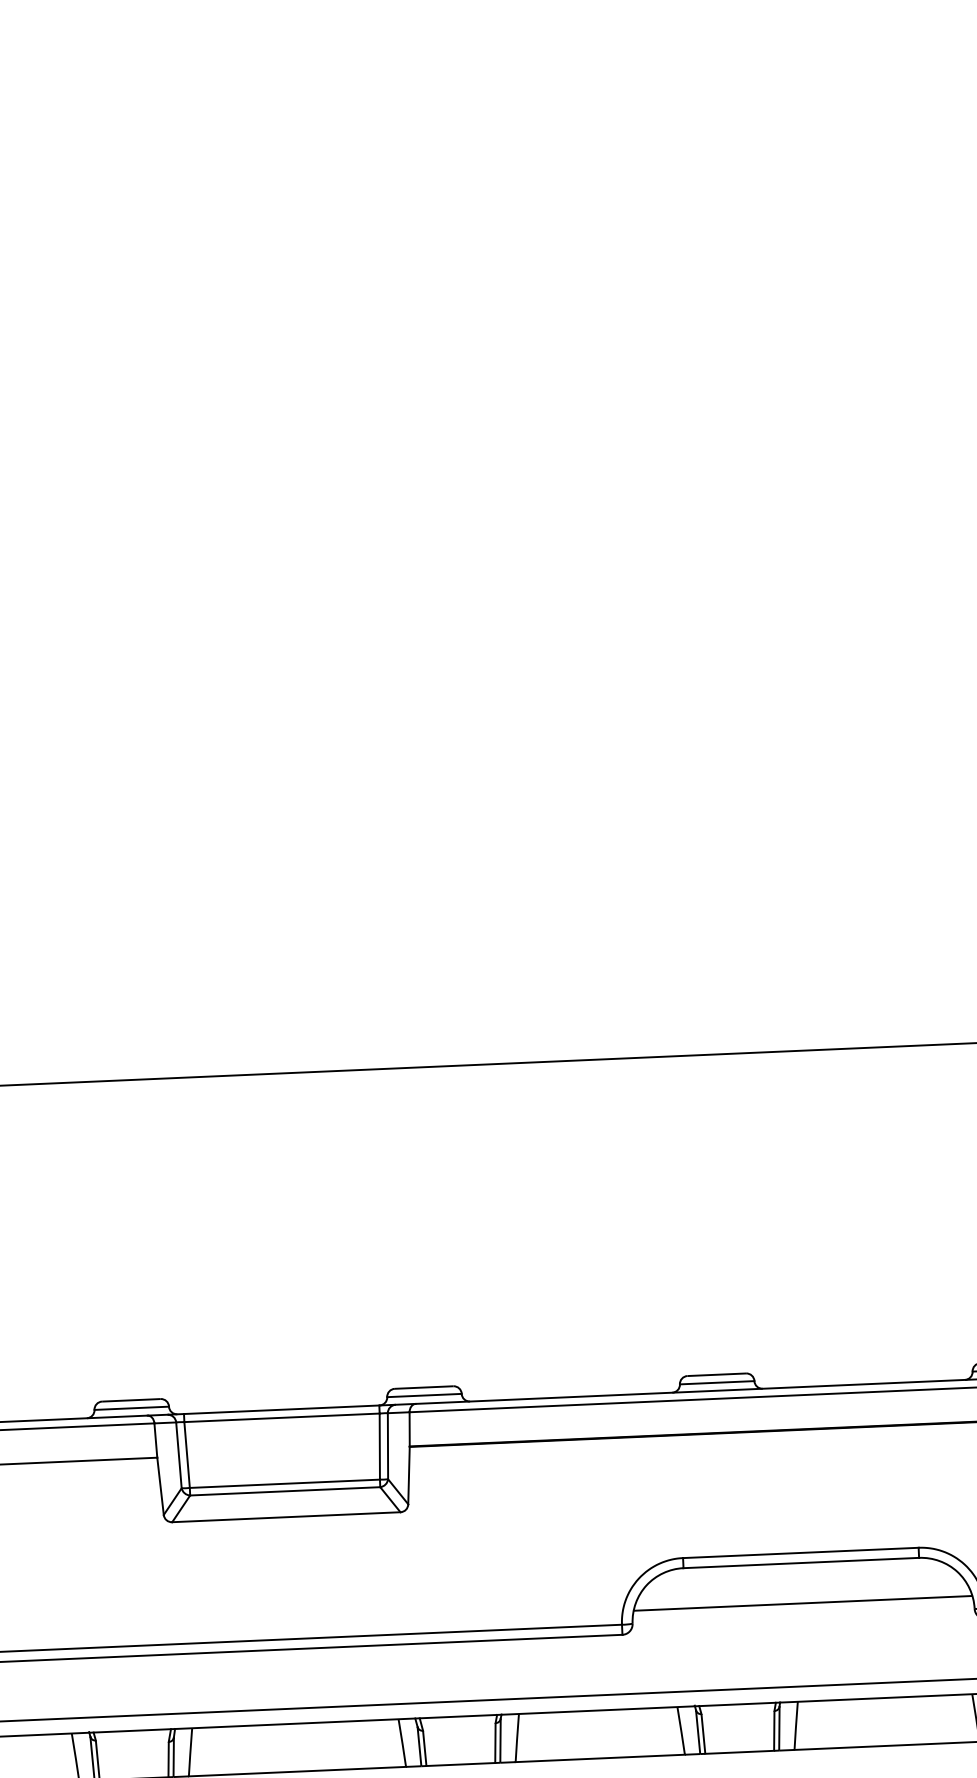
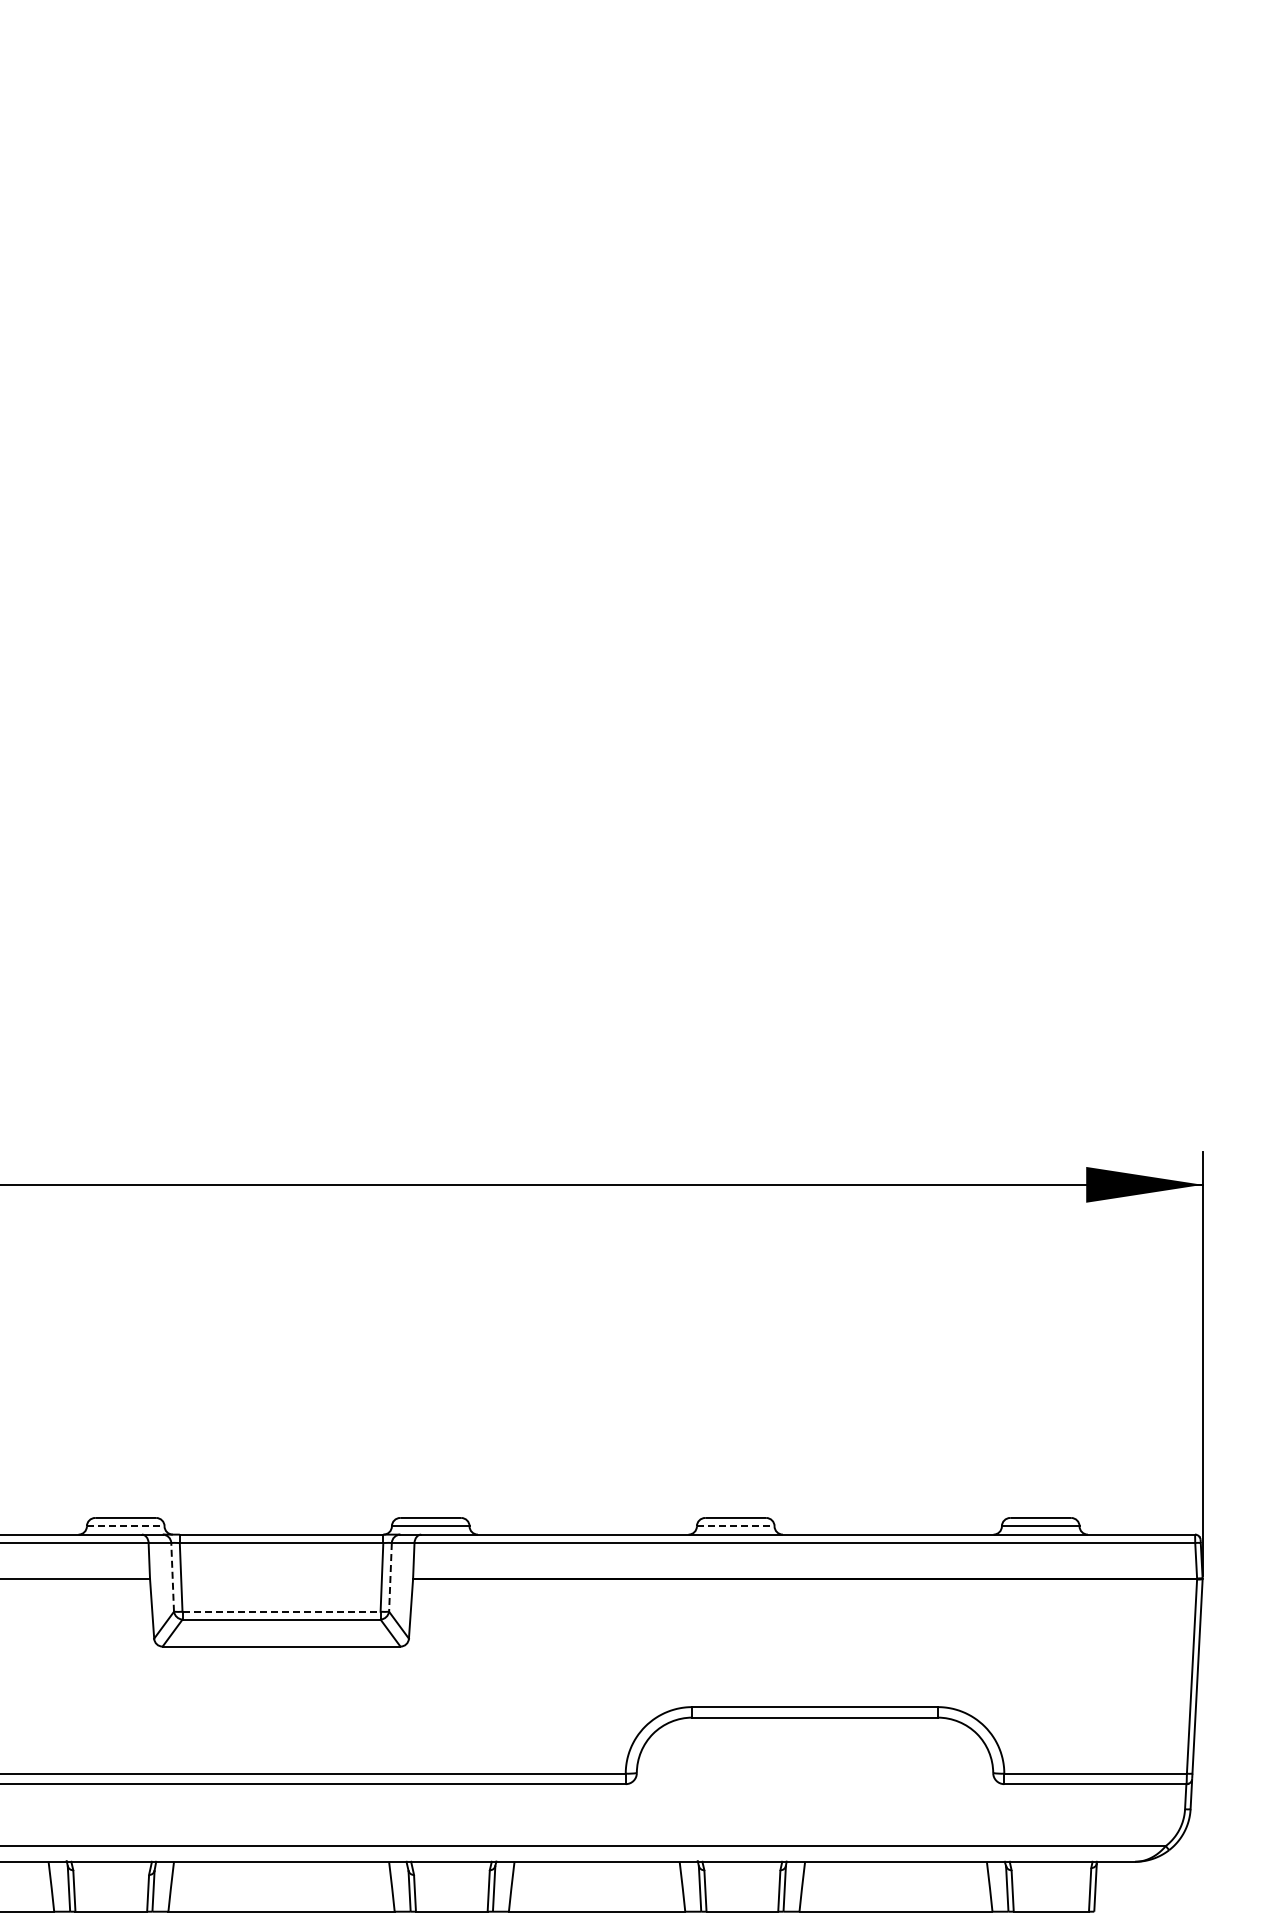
line: (716, 1382) -> (735, 1526), solid -> dashed
line: (131, 1408) -> (125, 1526), solid -> dashed
line: (388, 1446) -> (390, 1577), solid -> dashed
line: (178, 1454) -> (172, 1576), solid -> dashed
line: (285, 1483) -> (282, 1611), solid -> dashed
line: (802, 1603) -> (814, 1759), removed

